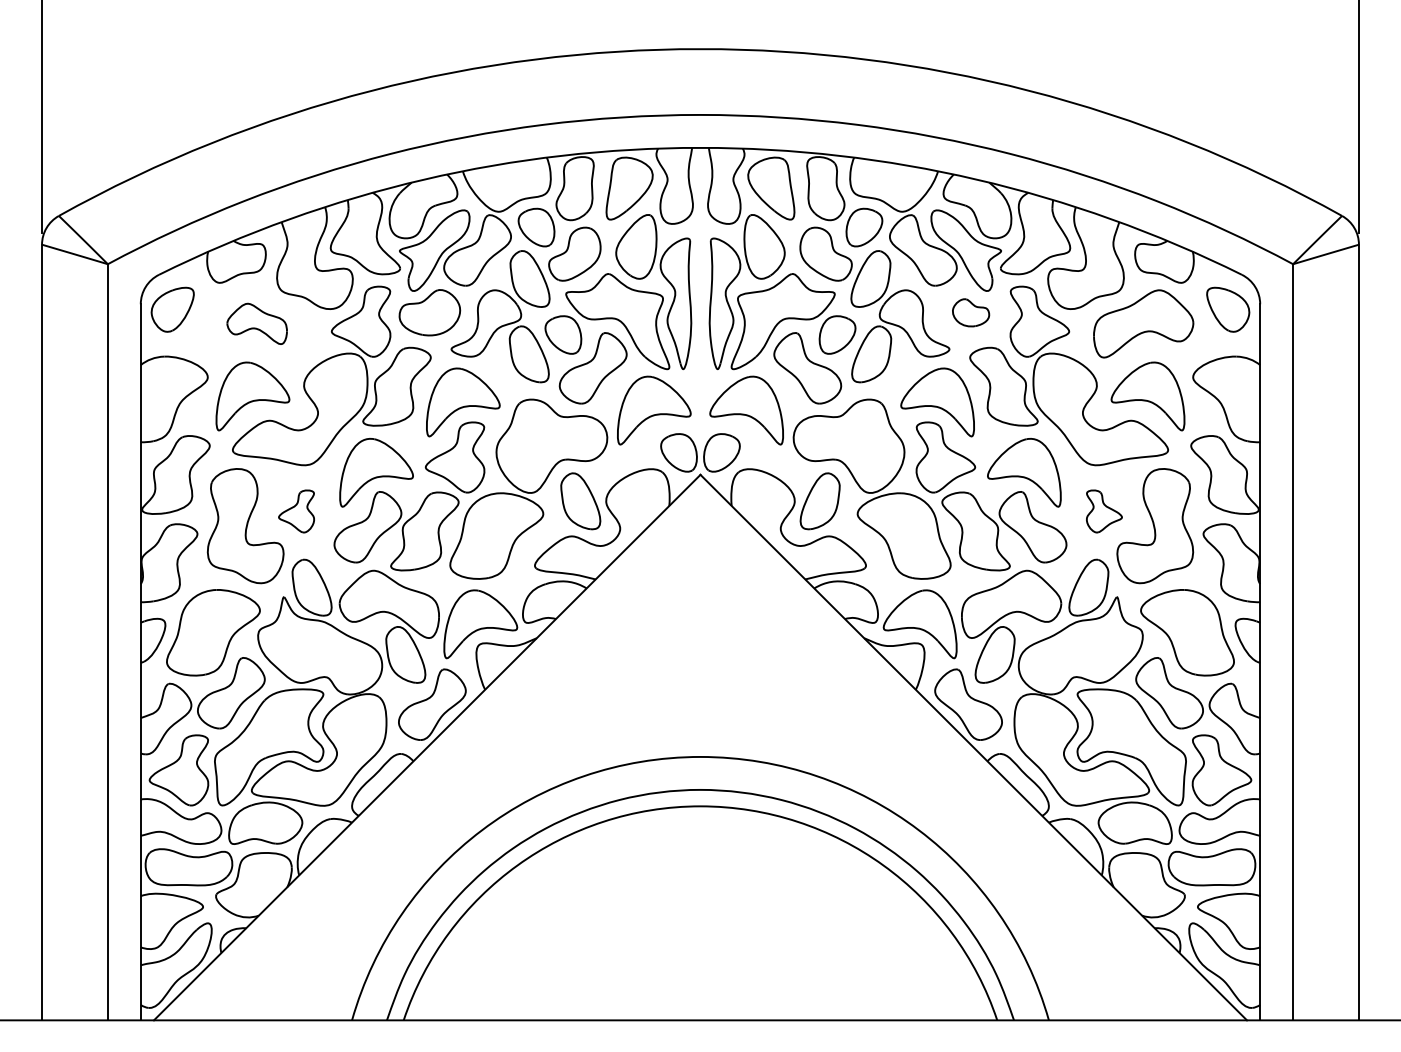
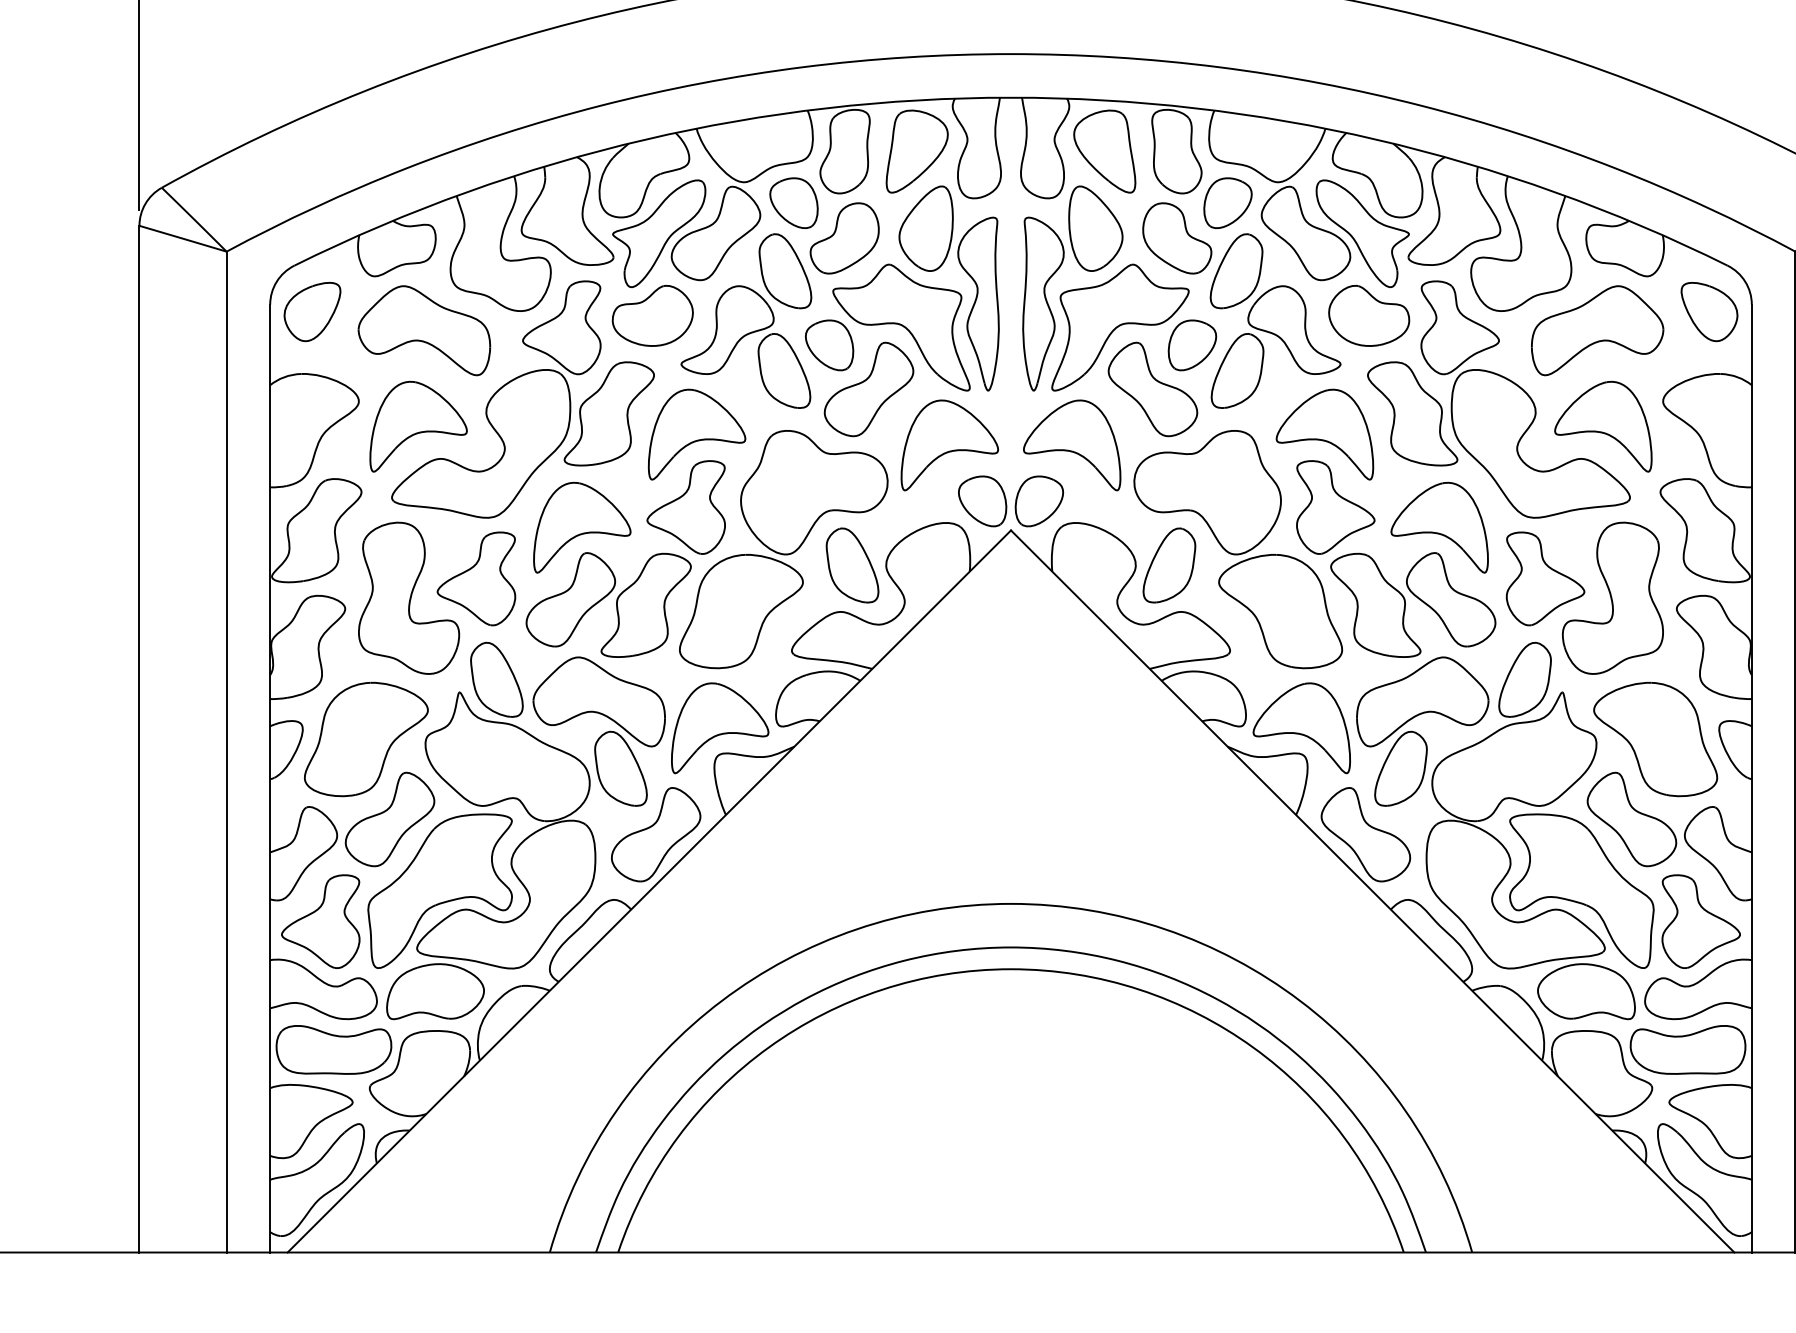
part: (970, 312) -> (1368, 315), size x1.67
part: (256, 323) -> (423, 330), size x1.67
part: (296, 511) -> (476, 578), size x1.67
part: (1104, 511) -> (1545, 578), size x1.67

